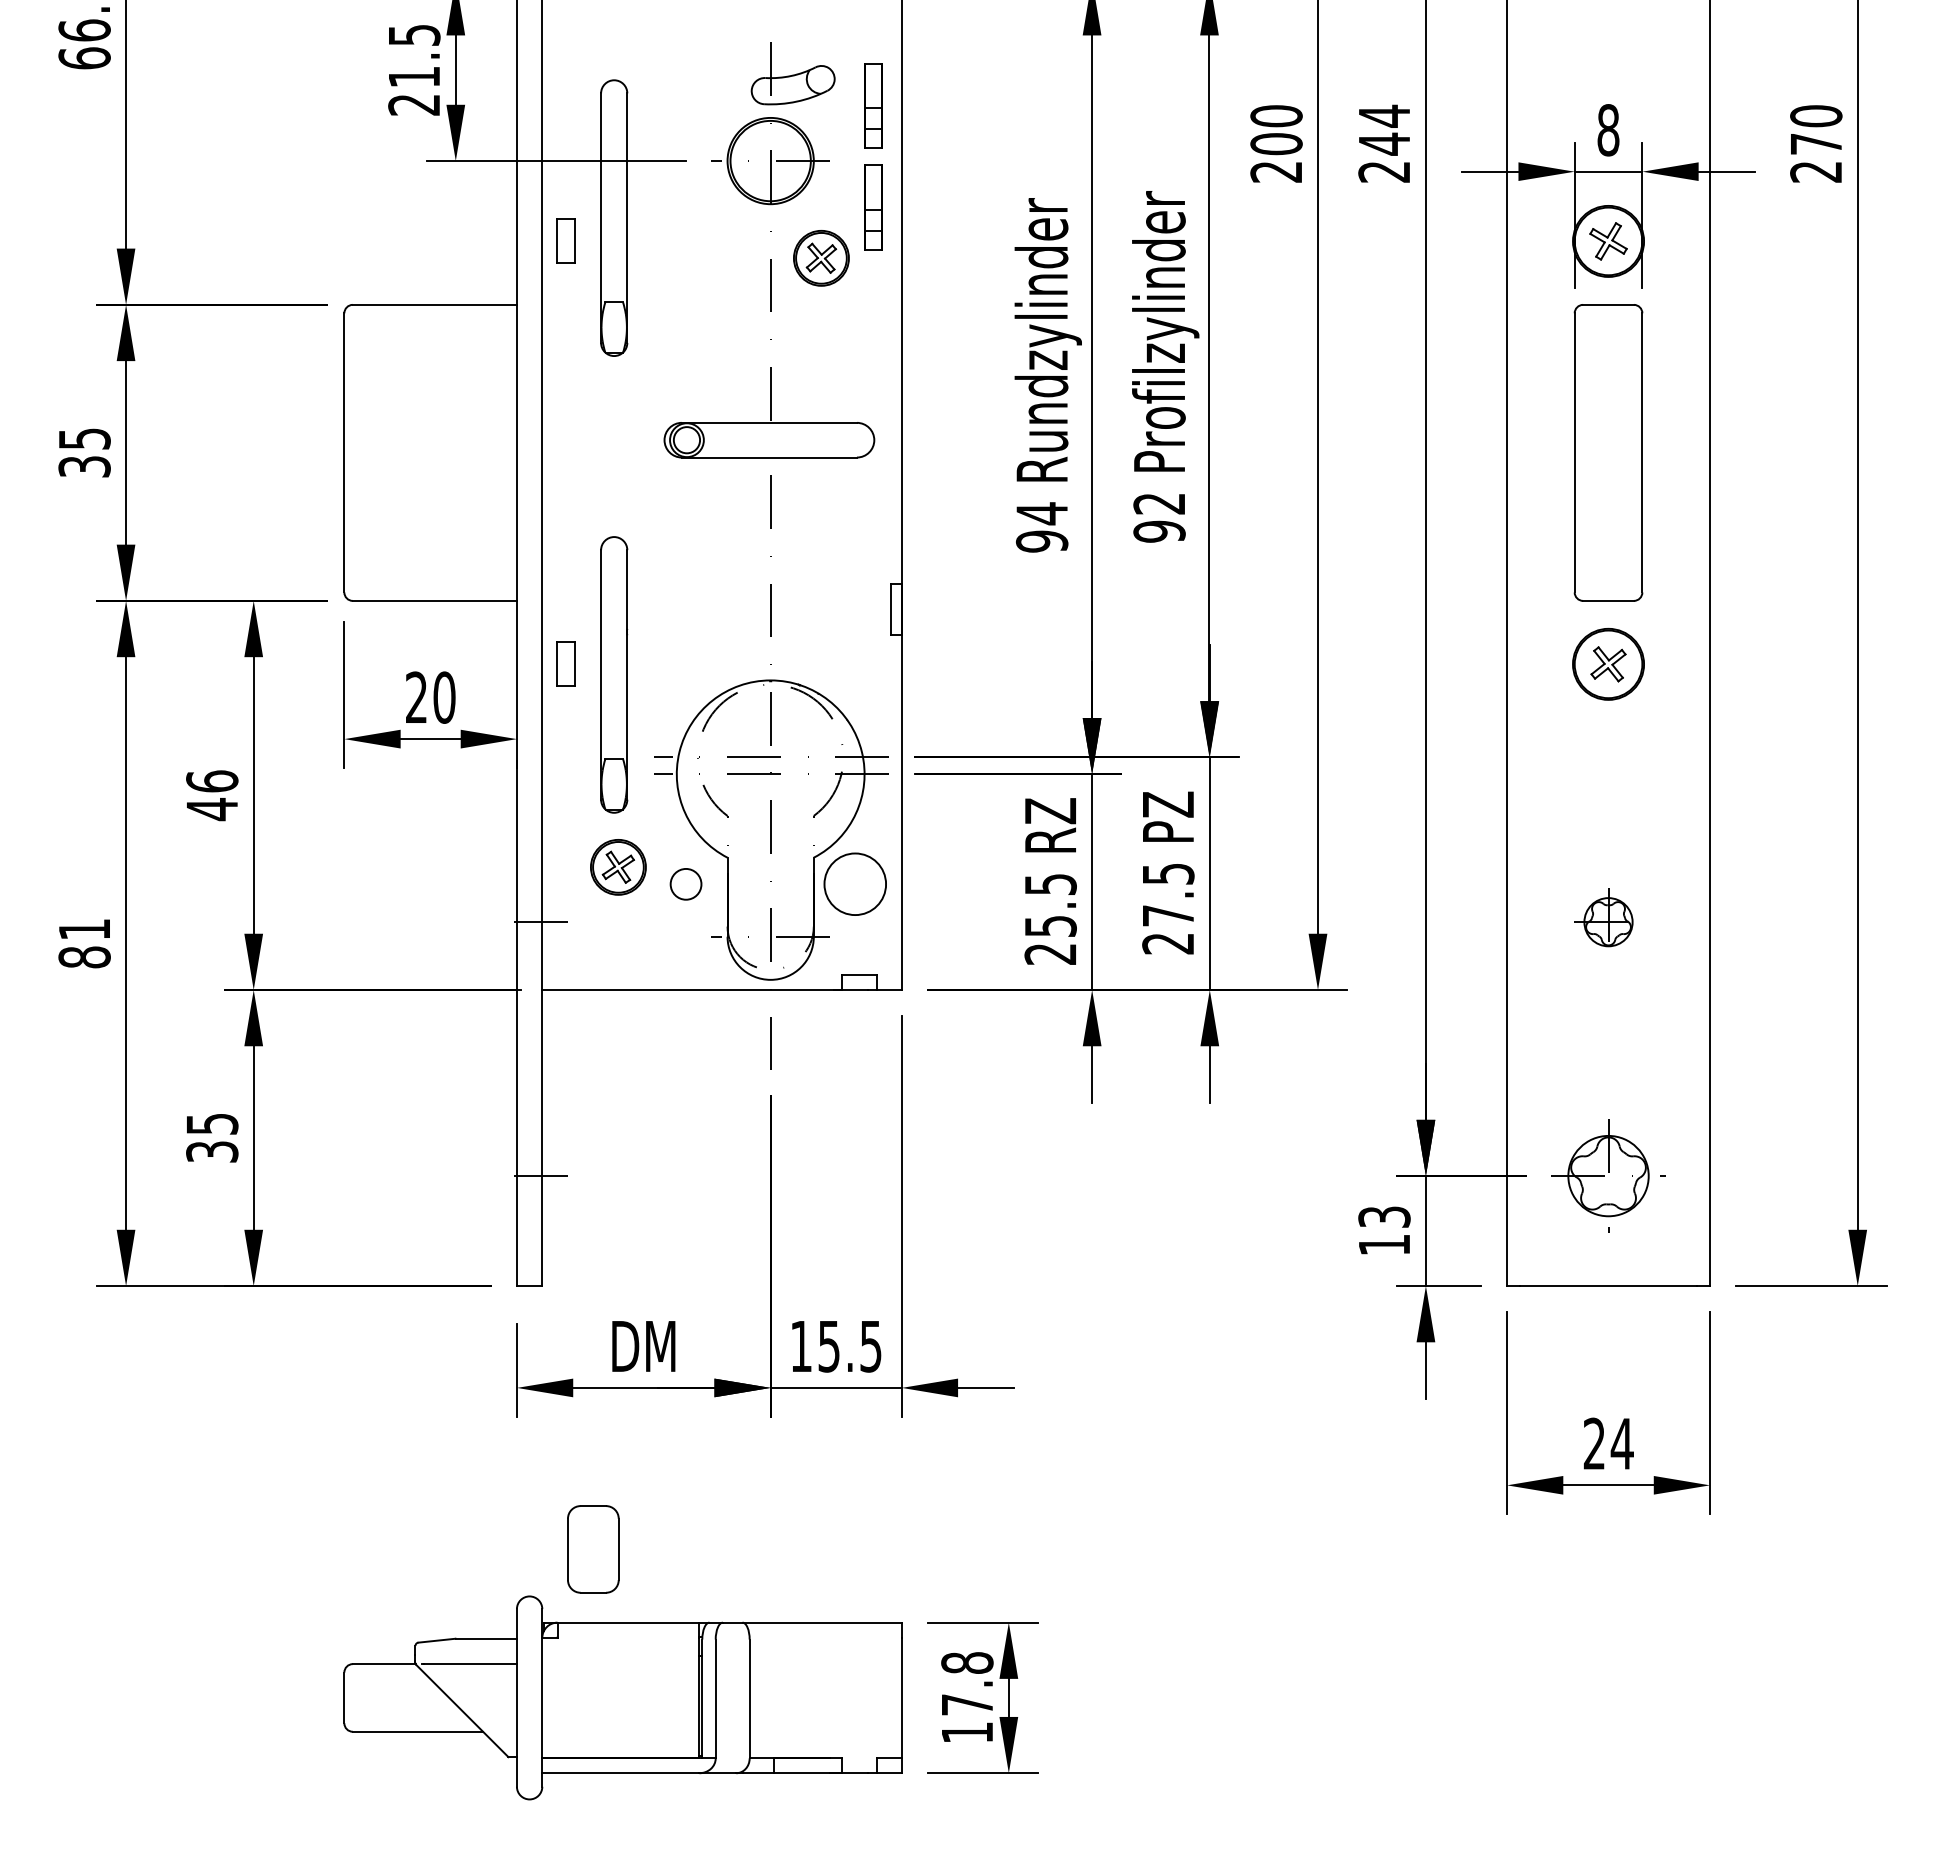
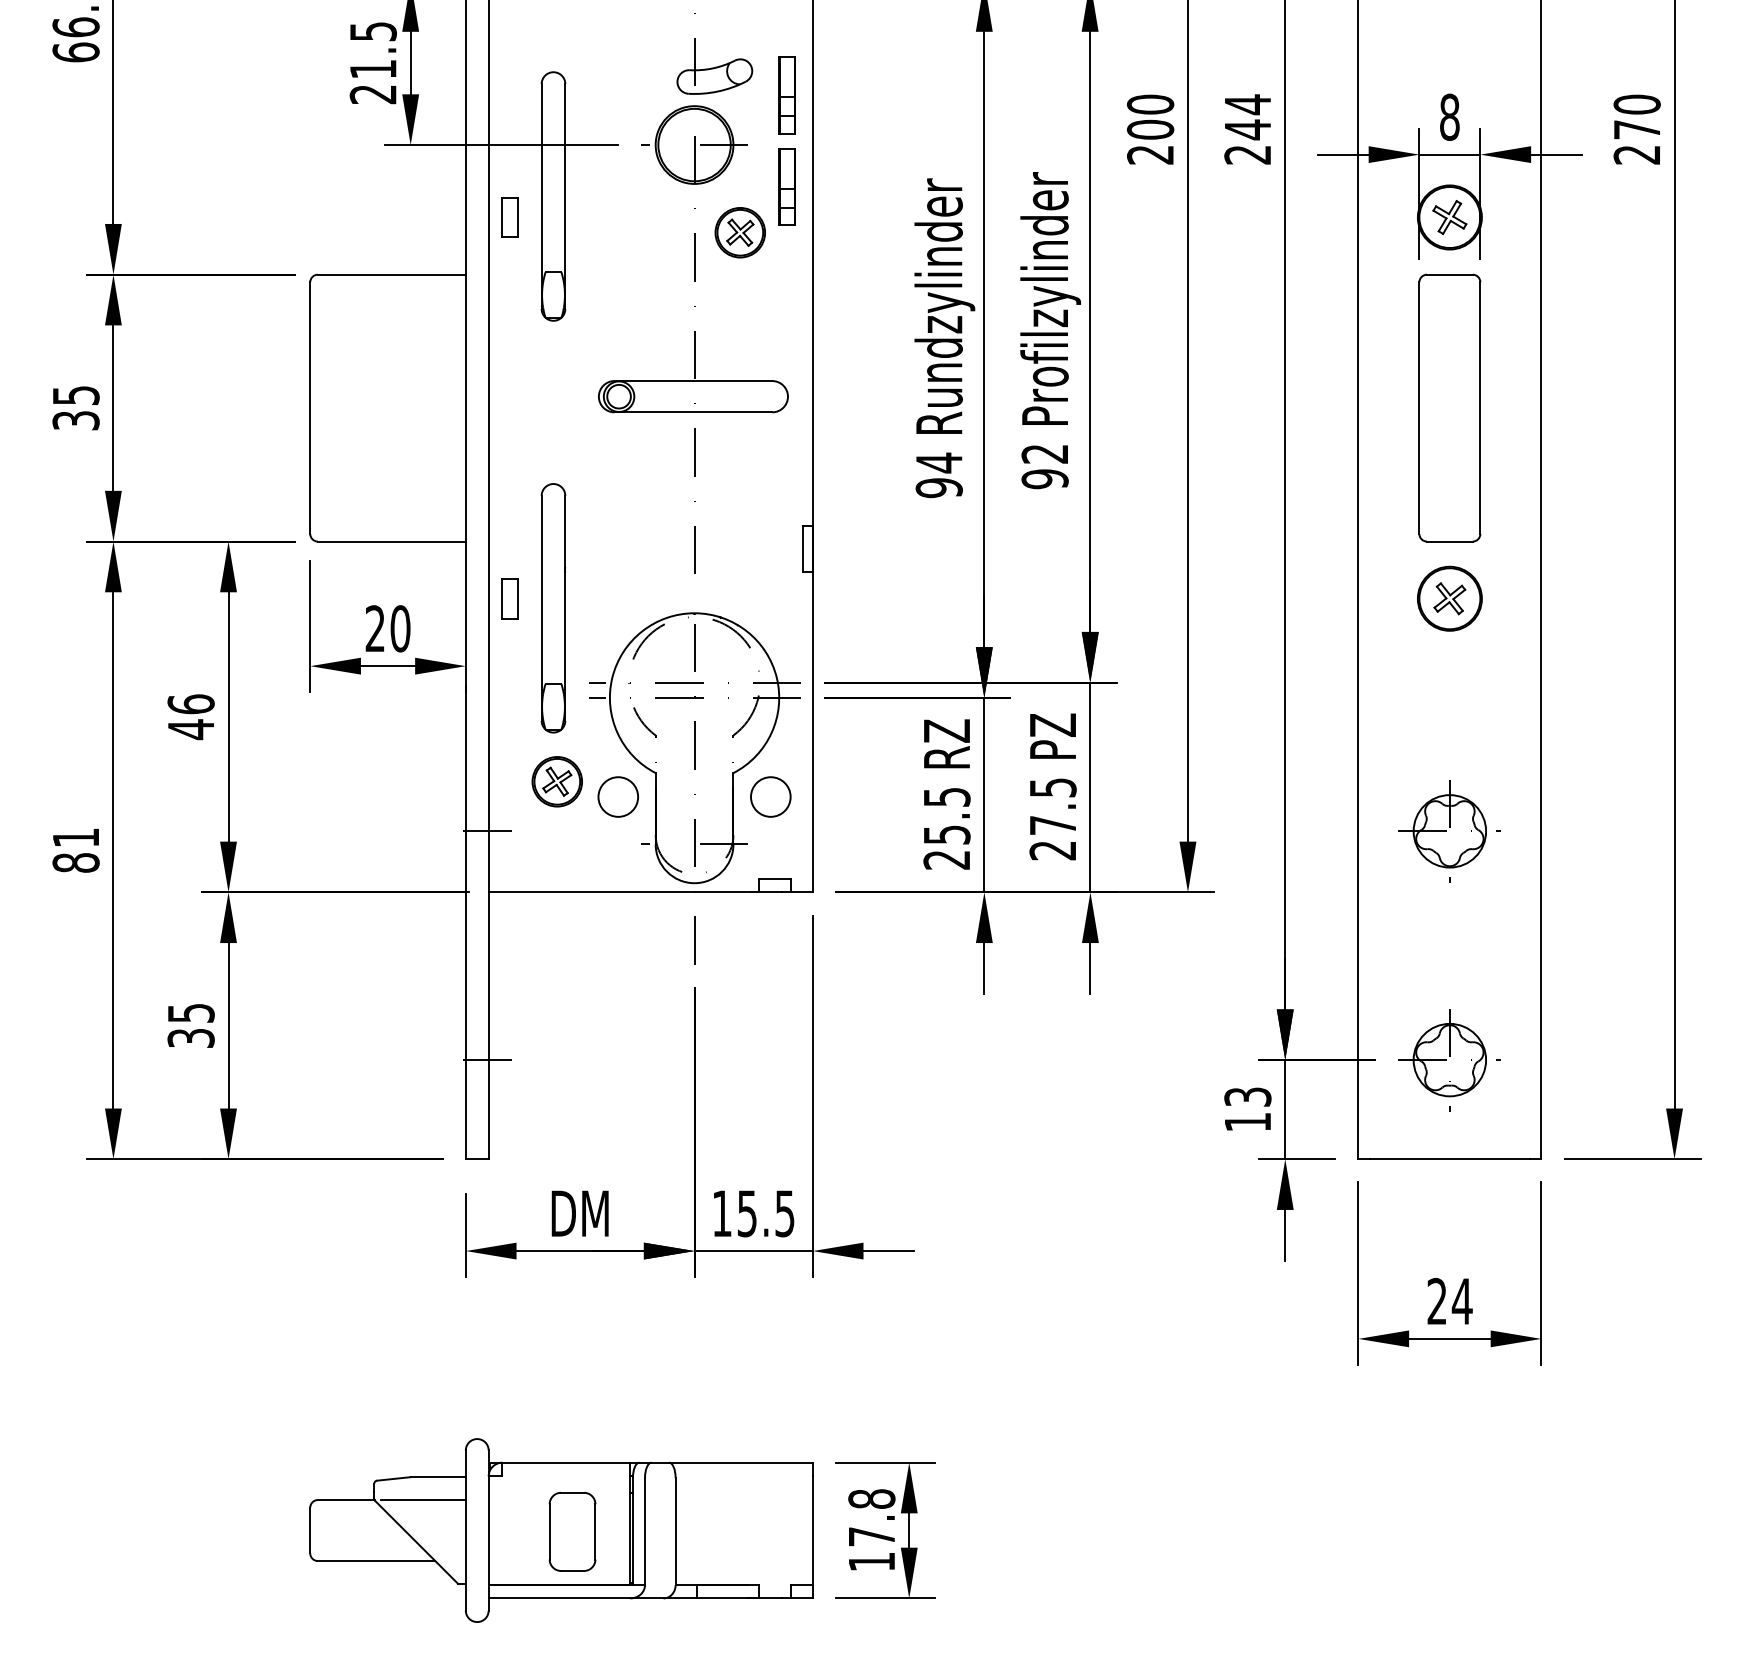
circle: (685, 884) -> (617, 797), size x1.43
circle: (855, 884) -> (771, 797), size x0.71
part: (1608, 921) -> (1449, 830), size x1.67
part: (593, 1549) -> (572, 1531), moved

